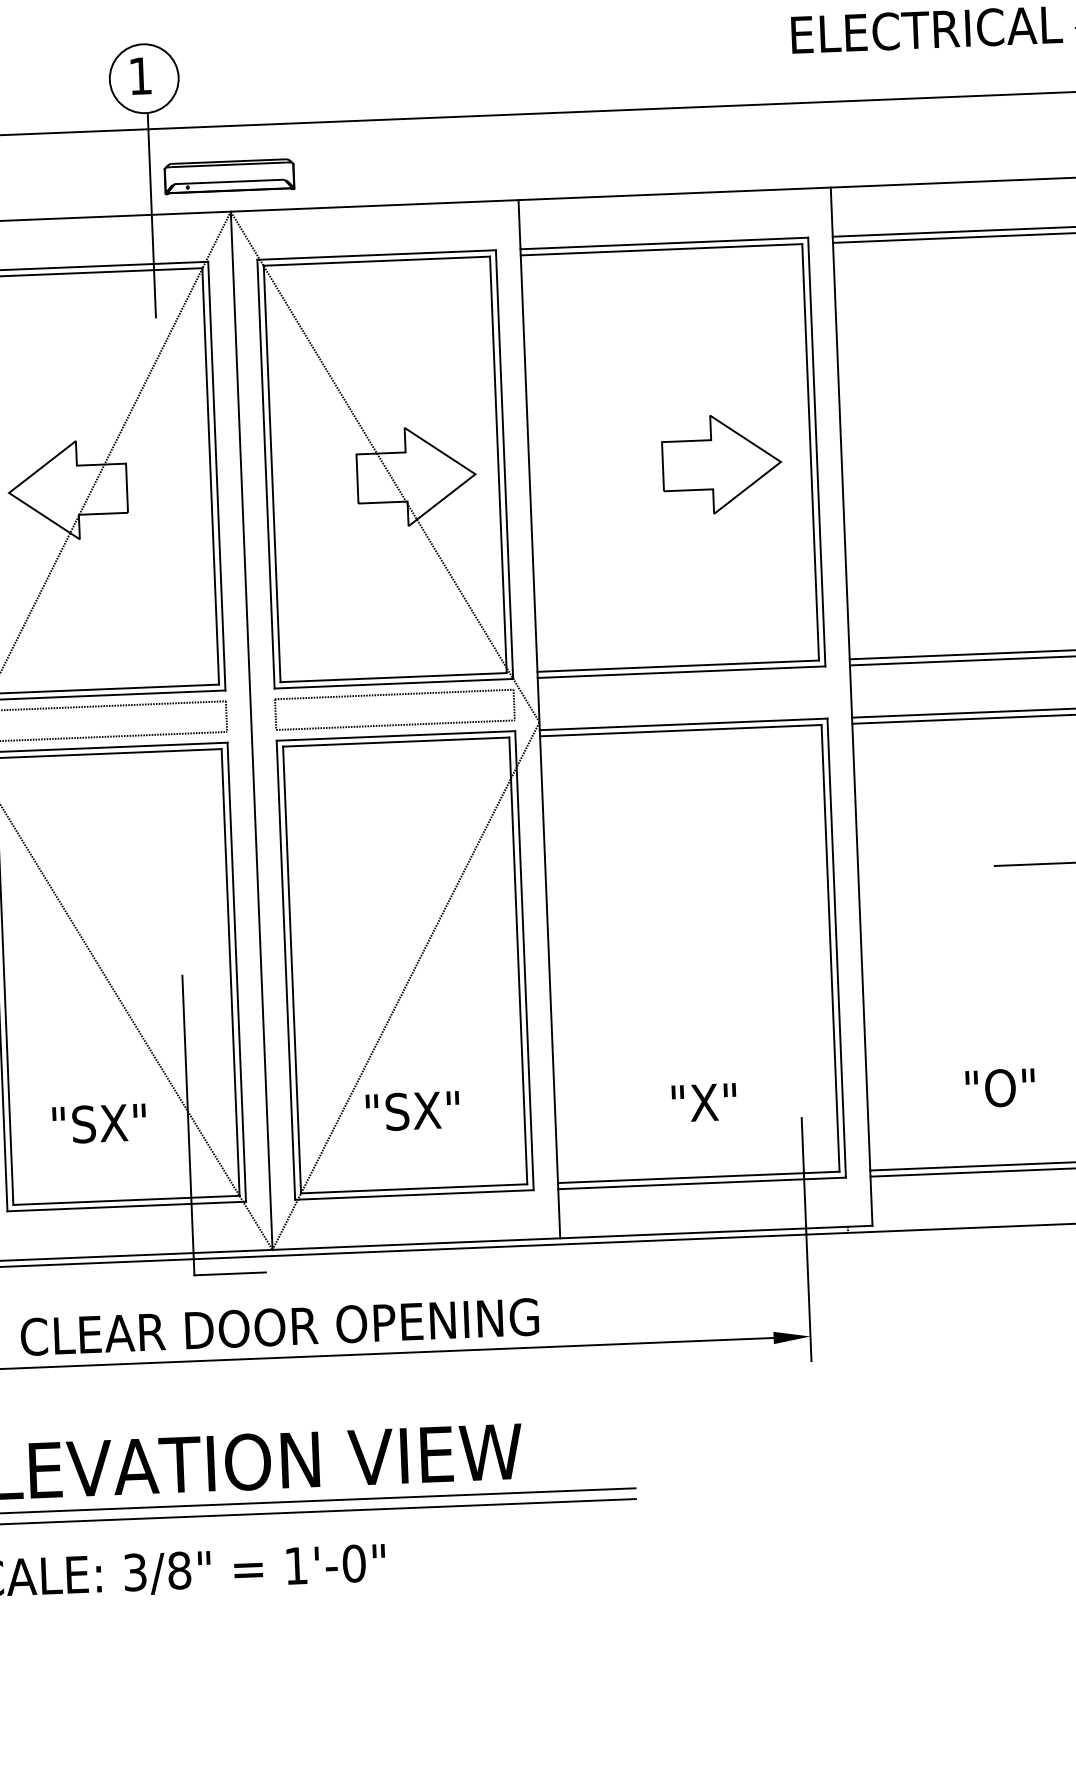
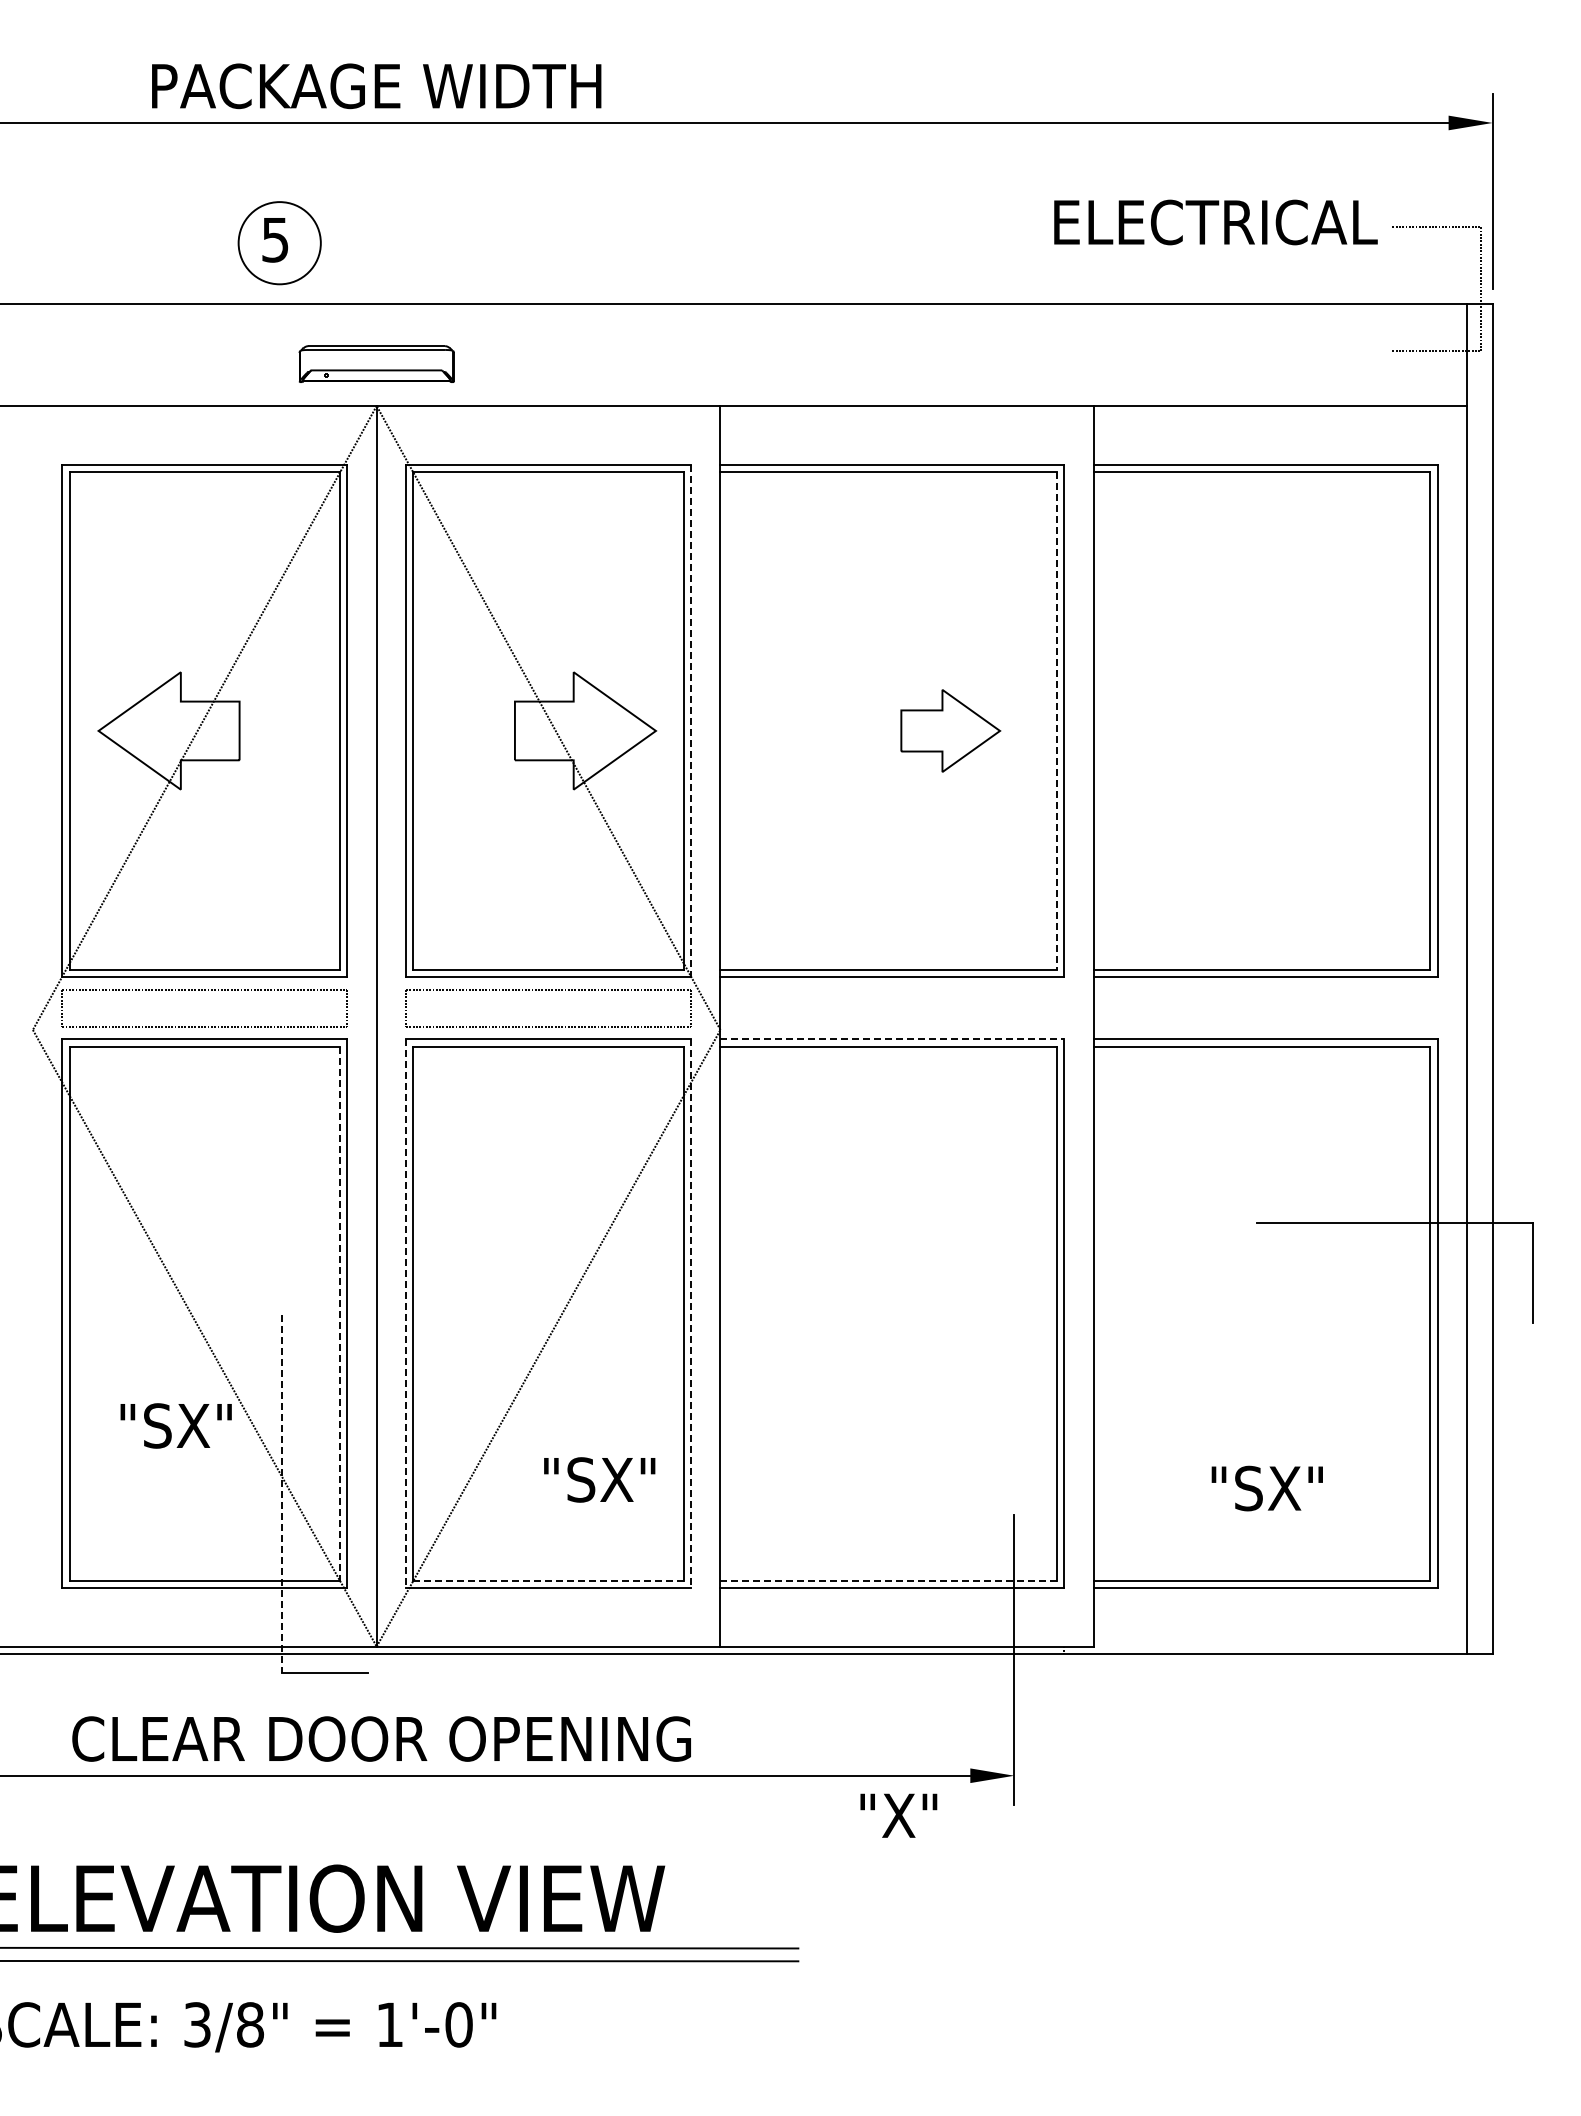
text: (140, 76) -> (275, 240), 1 -> 5
line: (152, 215) -> (282, 406), removed
line: (810, 452) -> (1056, 720), solid -> dashed
part: (721, 463) -> (950, 730), size x0.7
line: (504, 465) -> (691, 721), solid -> dashed
line: (683, 724) -> (892, 1039), solid -> dashed
line: (524, 961) -> (691, 1314), solid -> dashed
line: (286, 970) -> (406, 1314), solid -> dashed
line: (230, 972) -> (339, 1313), solid -> dashed
text: (1021, 1087) -> (1278, 1488), "O" -> "SX"
text: (703, 1102) -> (898, 1815), moved
text: (412, 1110) -> (599, 1479), moved
text: (98, 1123) -> (175, 1425), moved
line: (188, 1125) -> (282, 1494), solid -> dashed
line: (699, 1177) -> (889, 1580), solid -> dashed
line: (414, 1188) -> (549, 1580), solid -> dashed

